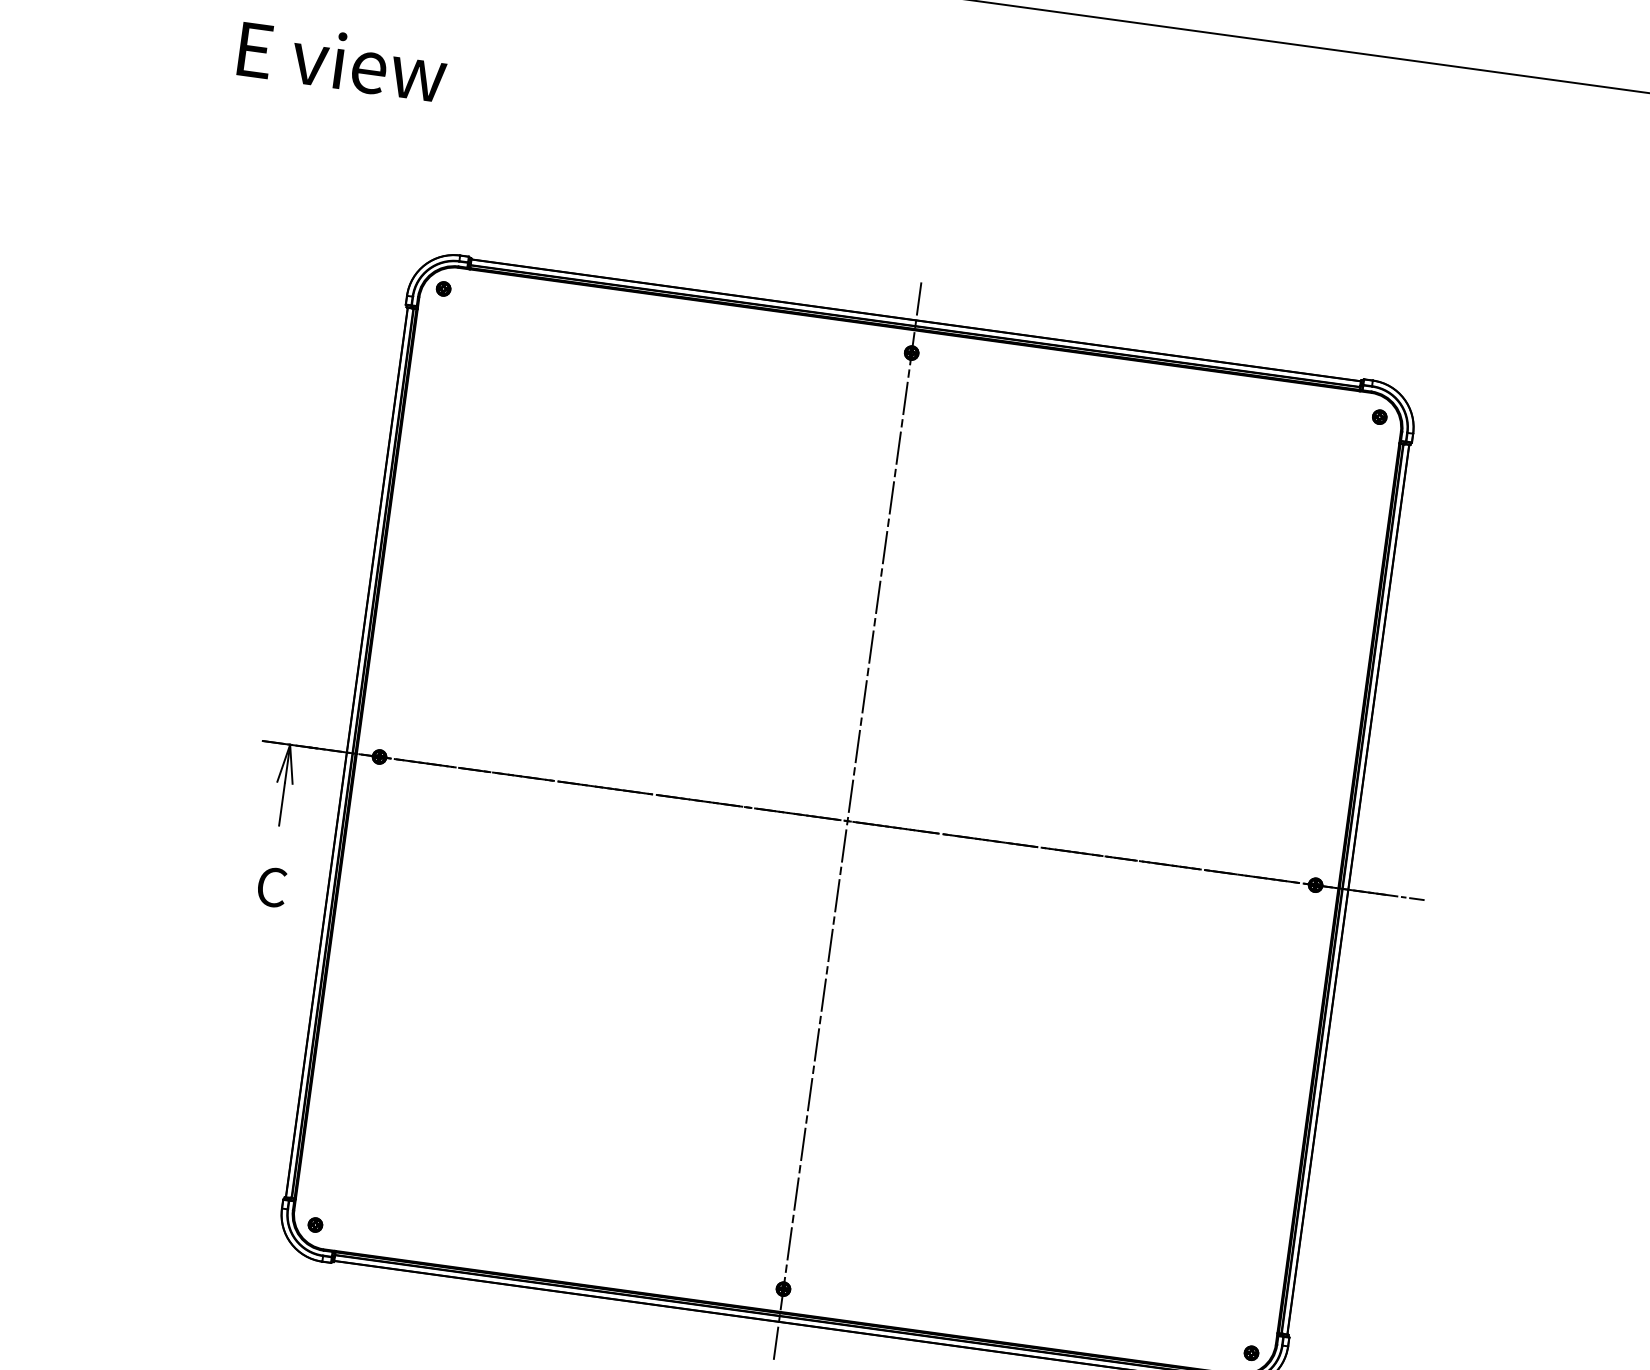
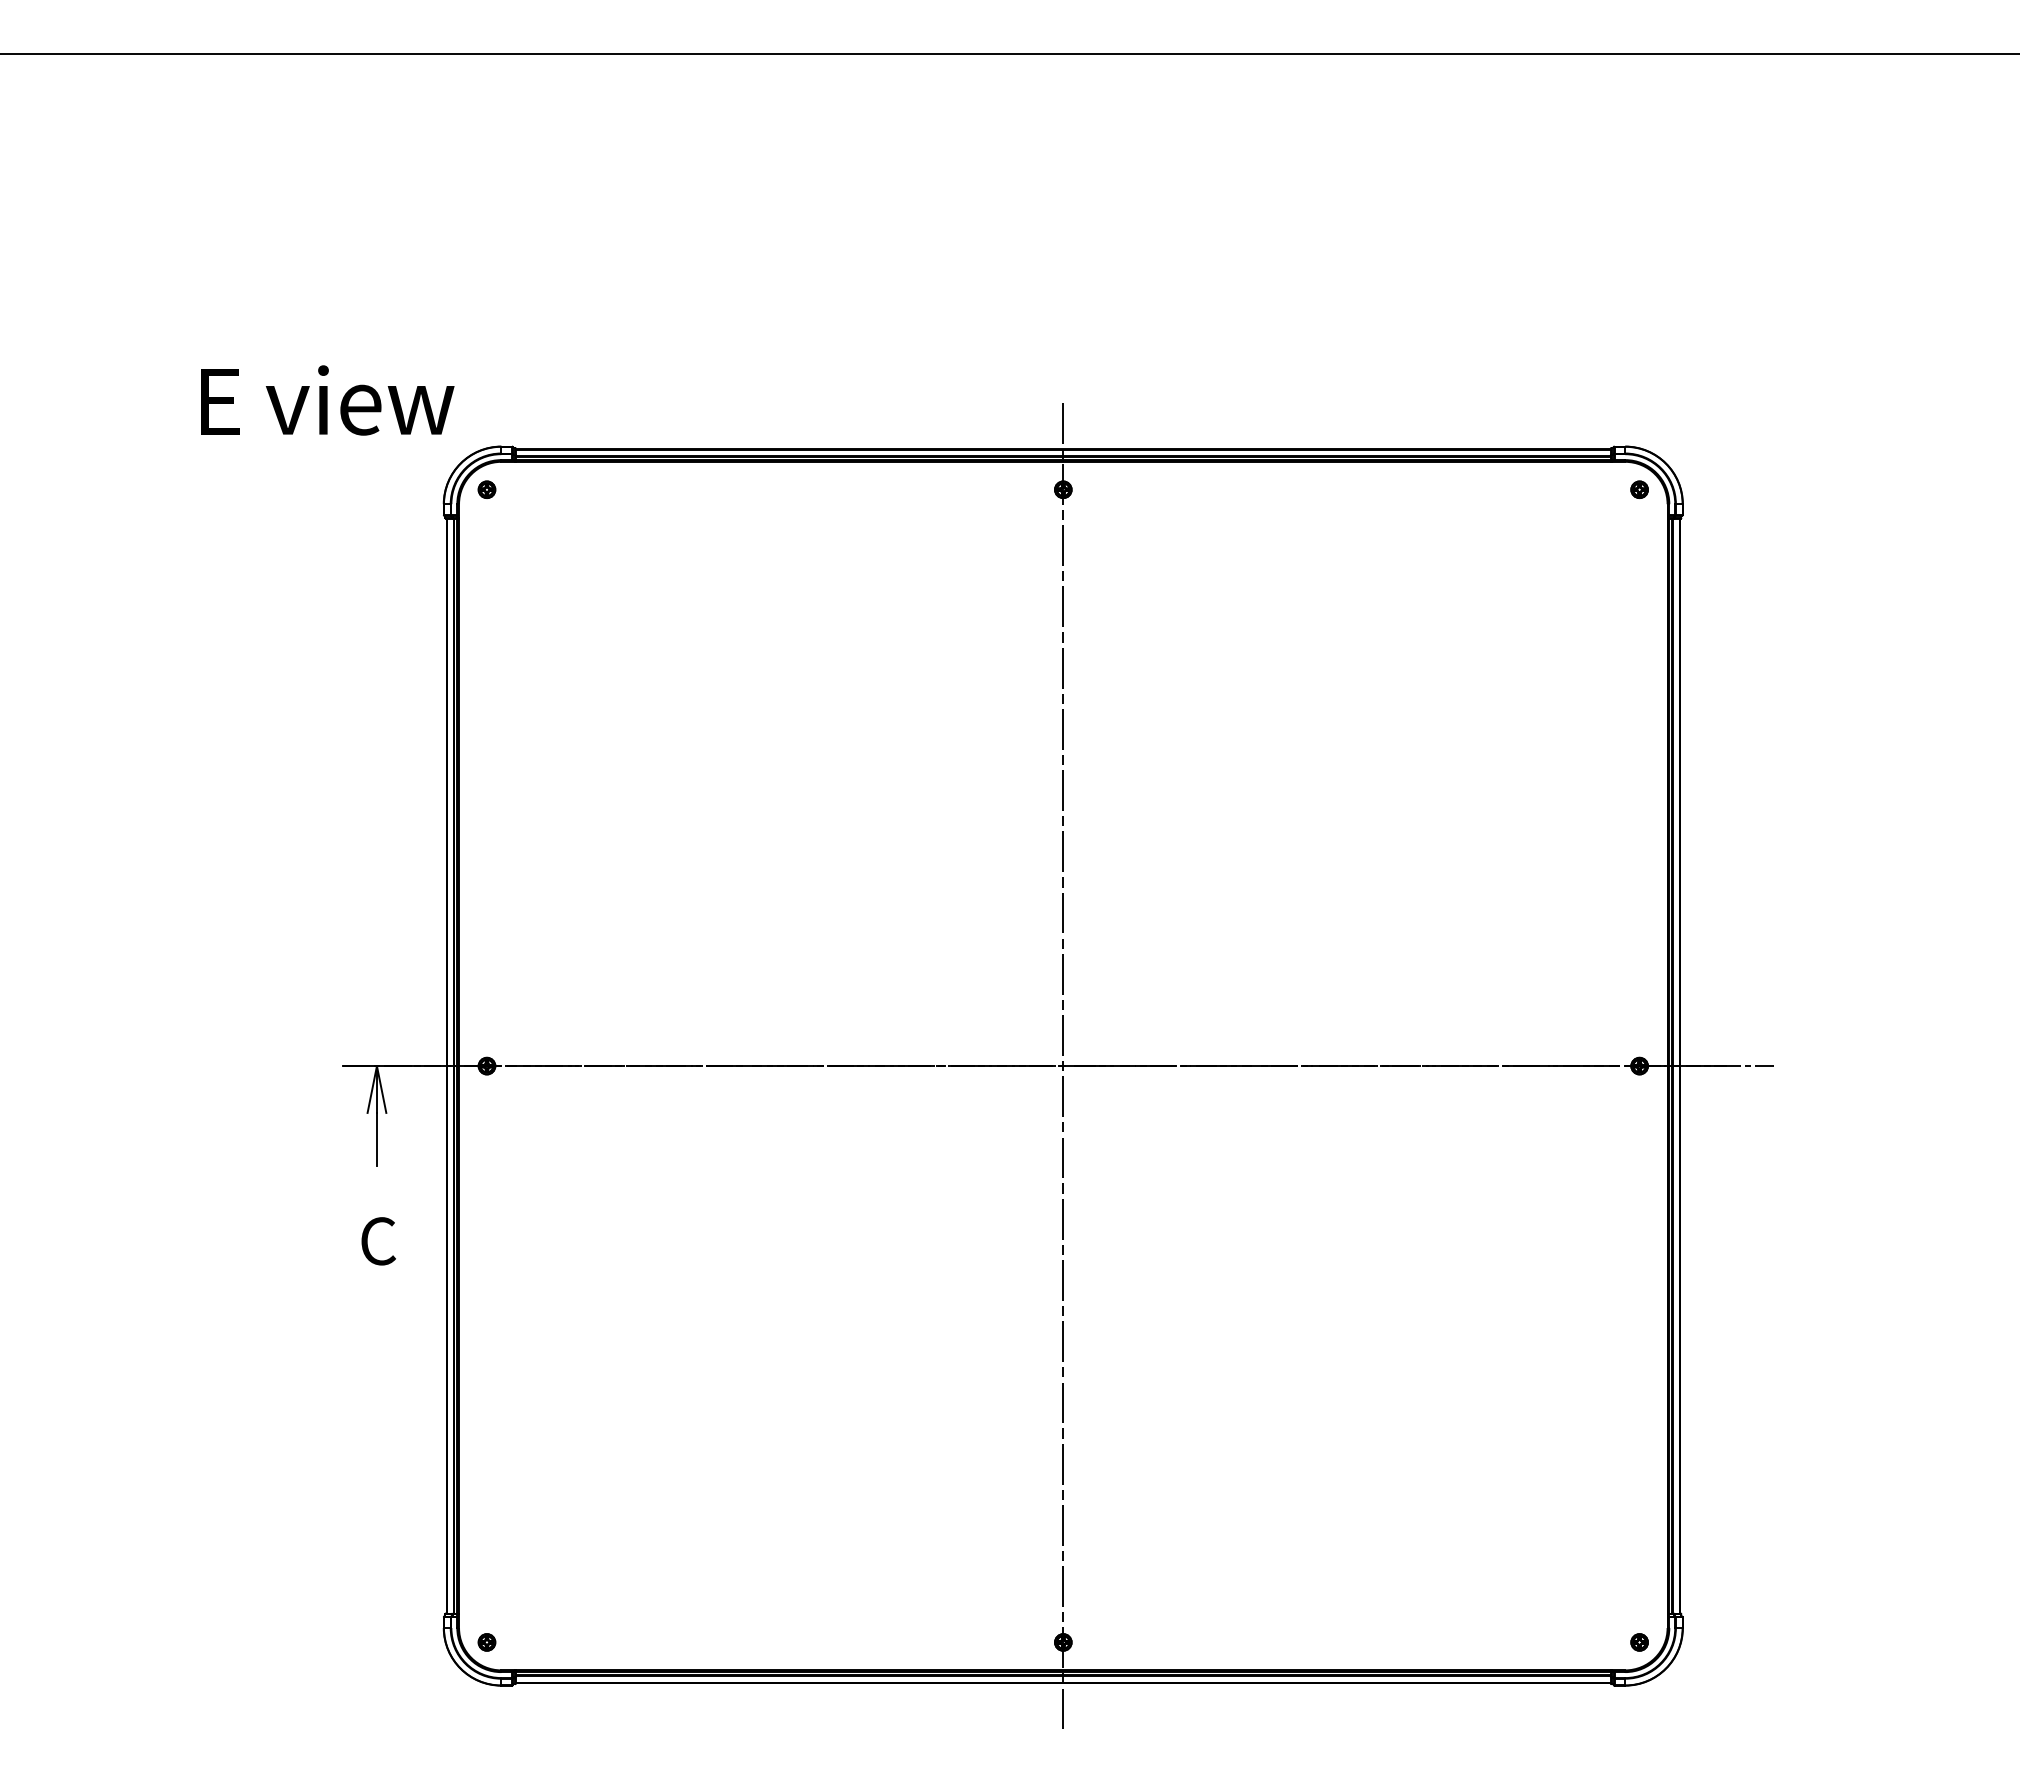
text: (342, 61) -> (327, 400), moved

